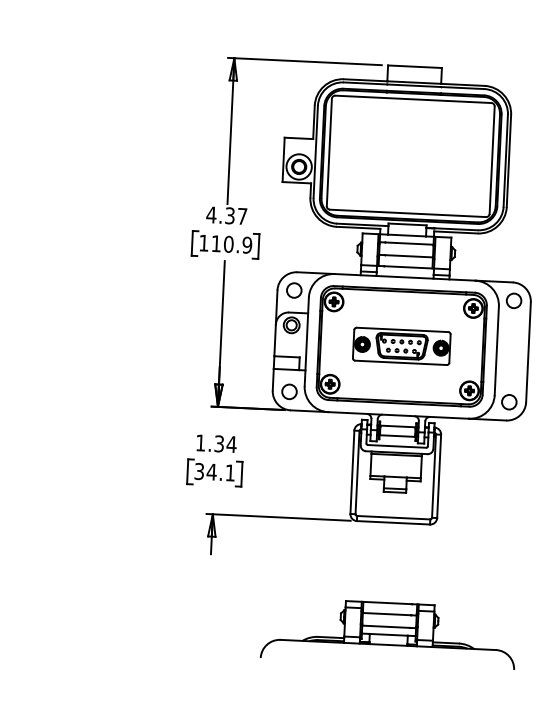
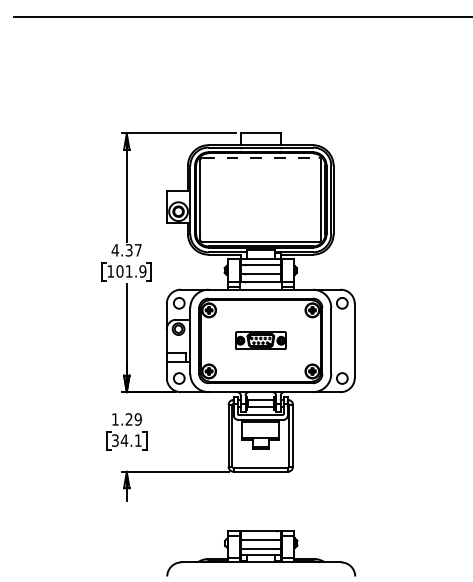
line: (413, 99) -> (260, 157), solid -> dashed
text: (222, 244) -> (124, 271), 110.9 -> 101.9
part: (401, 345) -> (260, 340), size x0.7
text: (225, 444) -> (133, 419), 1.34 -> 1.29

